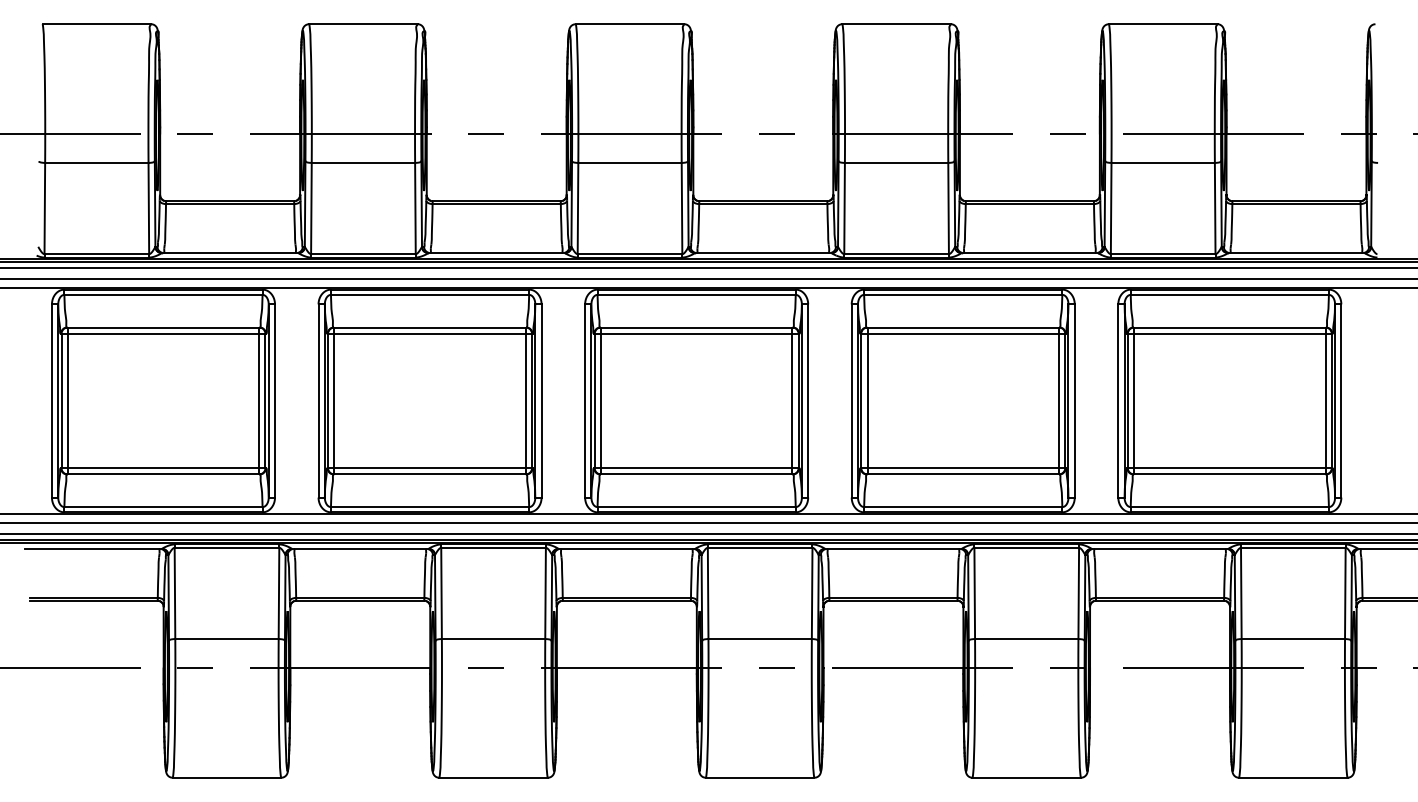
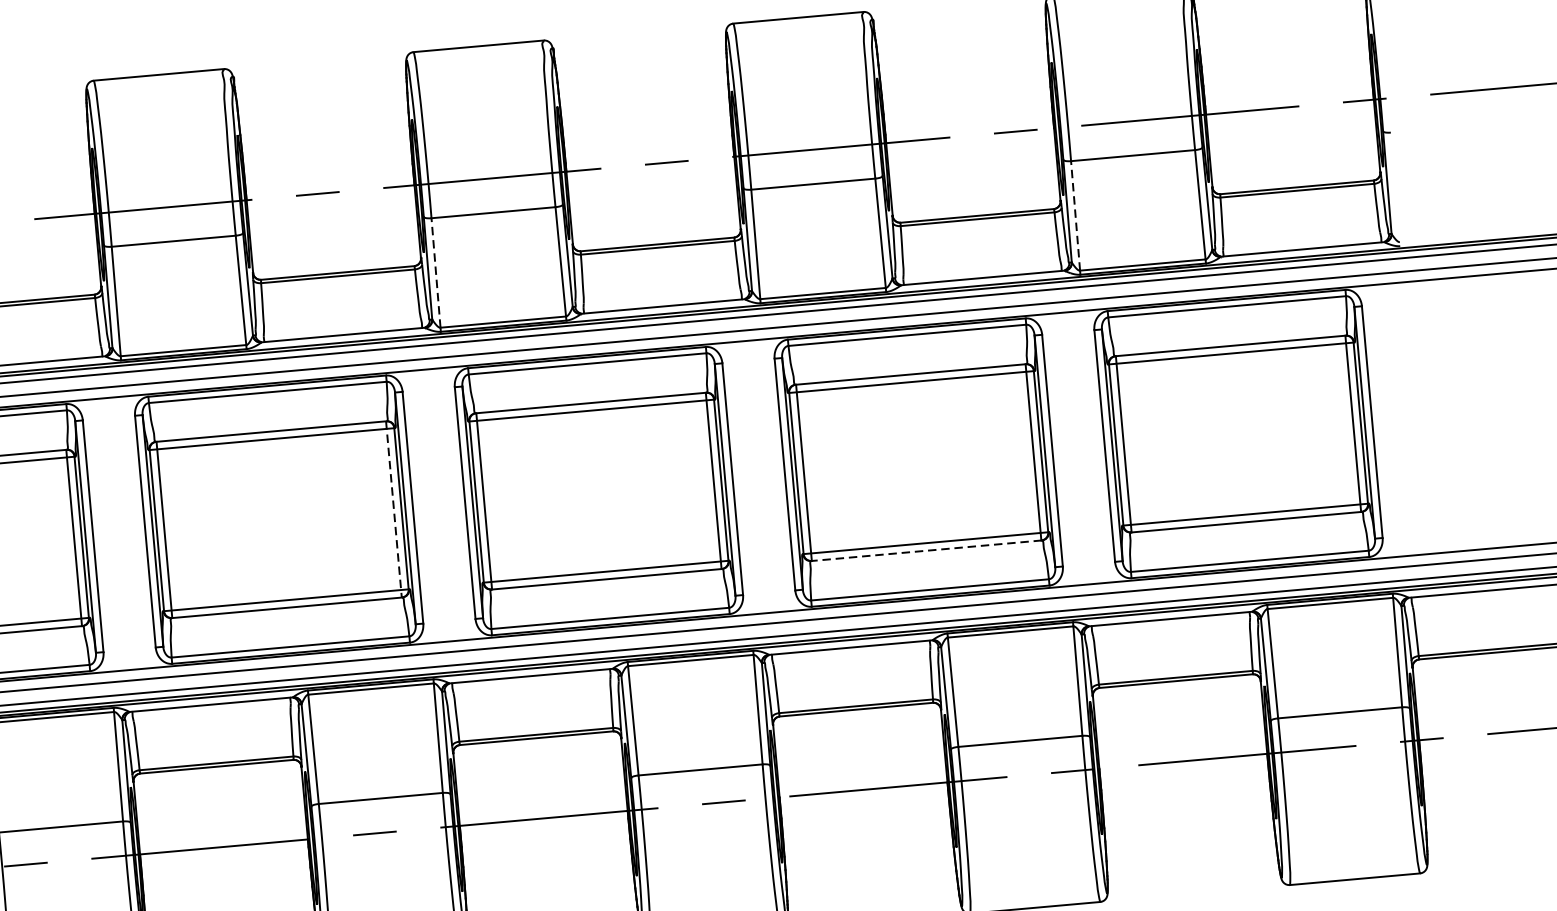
line: (578, 208) -> (436, 272), solid -> dashed
line: (1111, 208) -> (1075, 215), solid -> dashed
line: (525, 401) -> (393, 510), solid -> dashed
line: (962, 474) -> (925, 550), solid -> dashed

